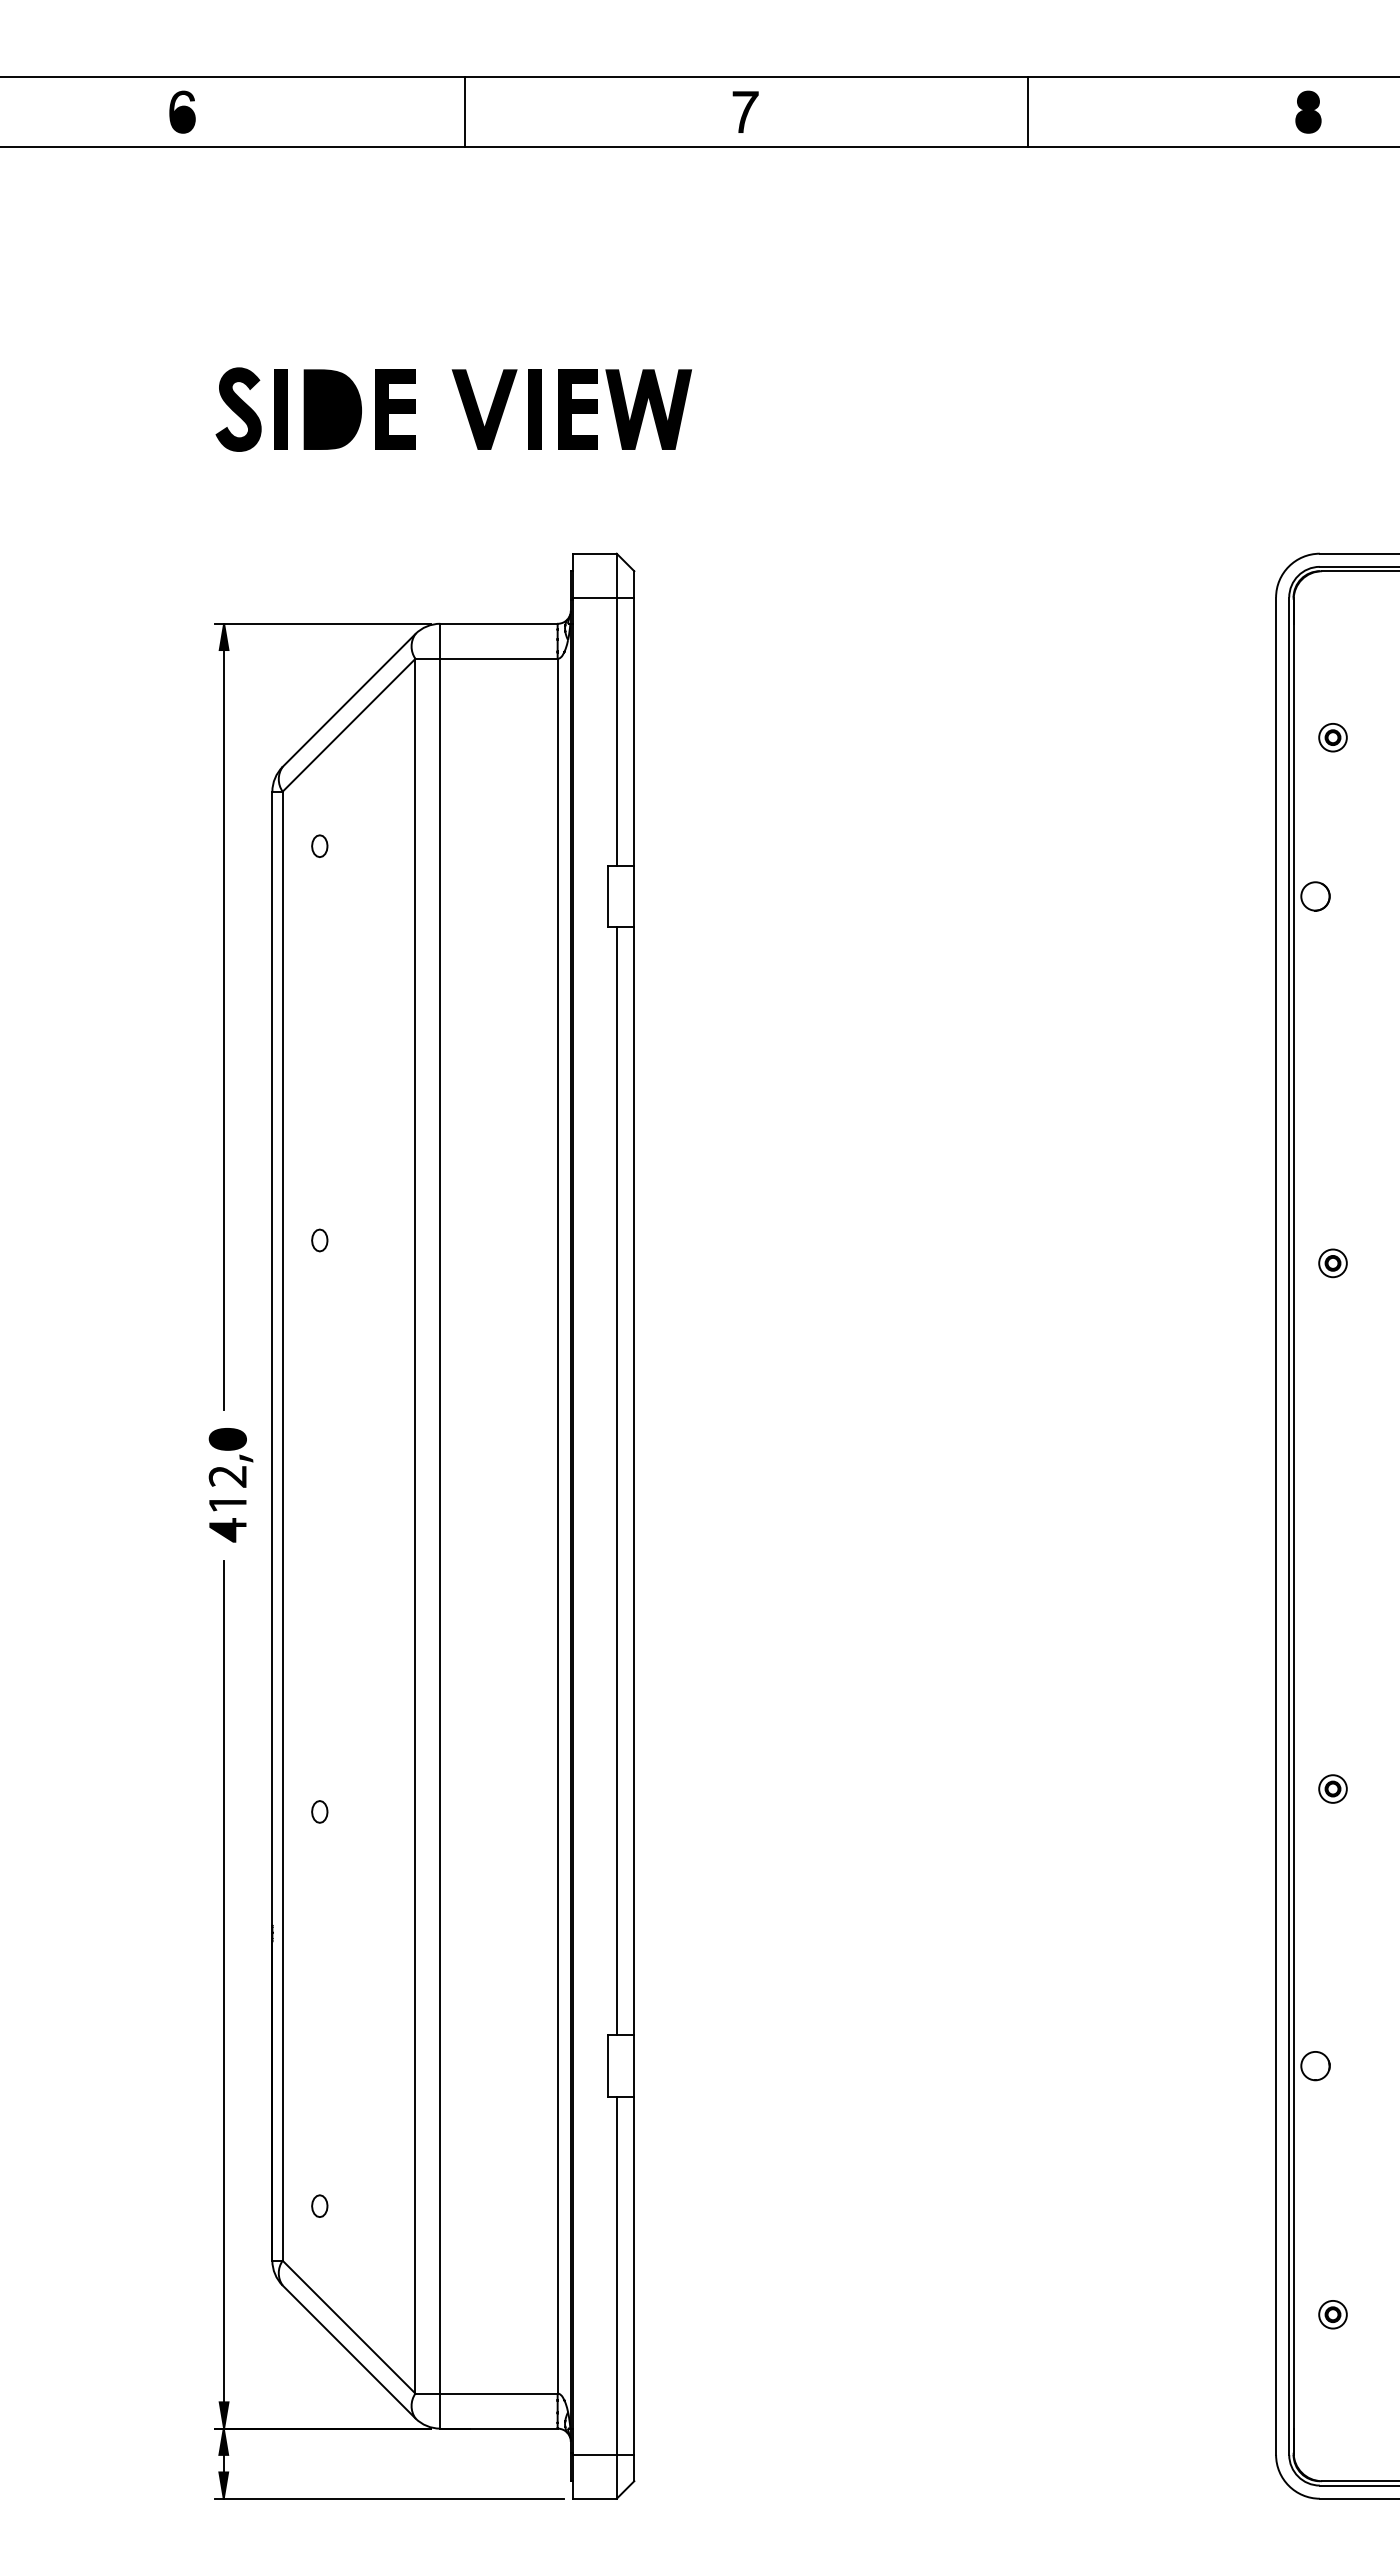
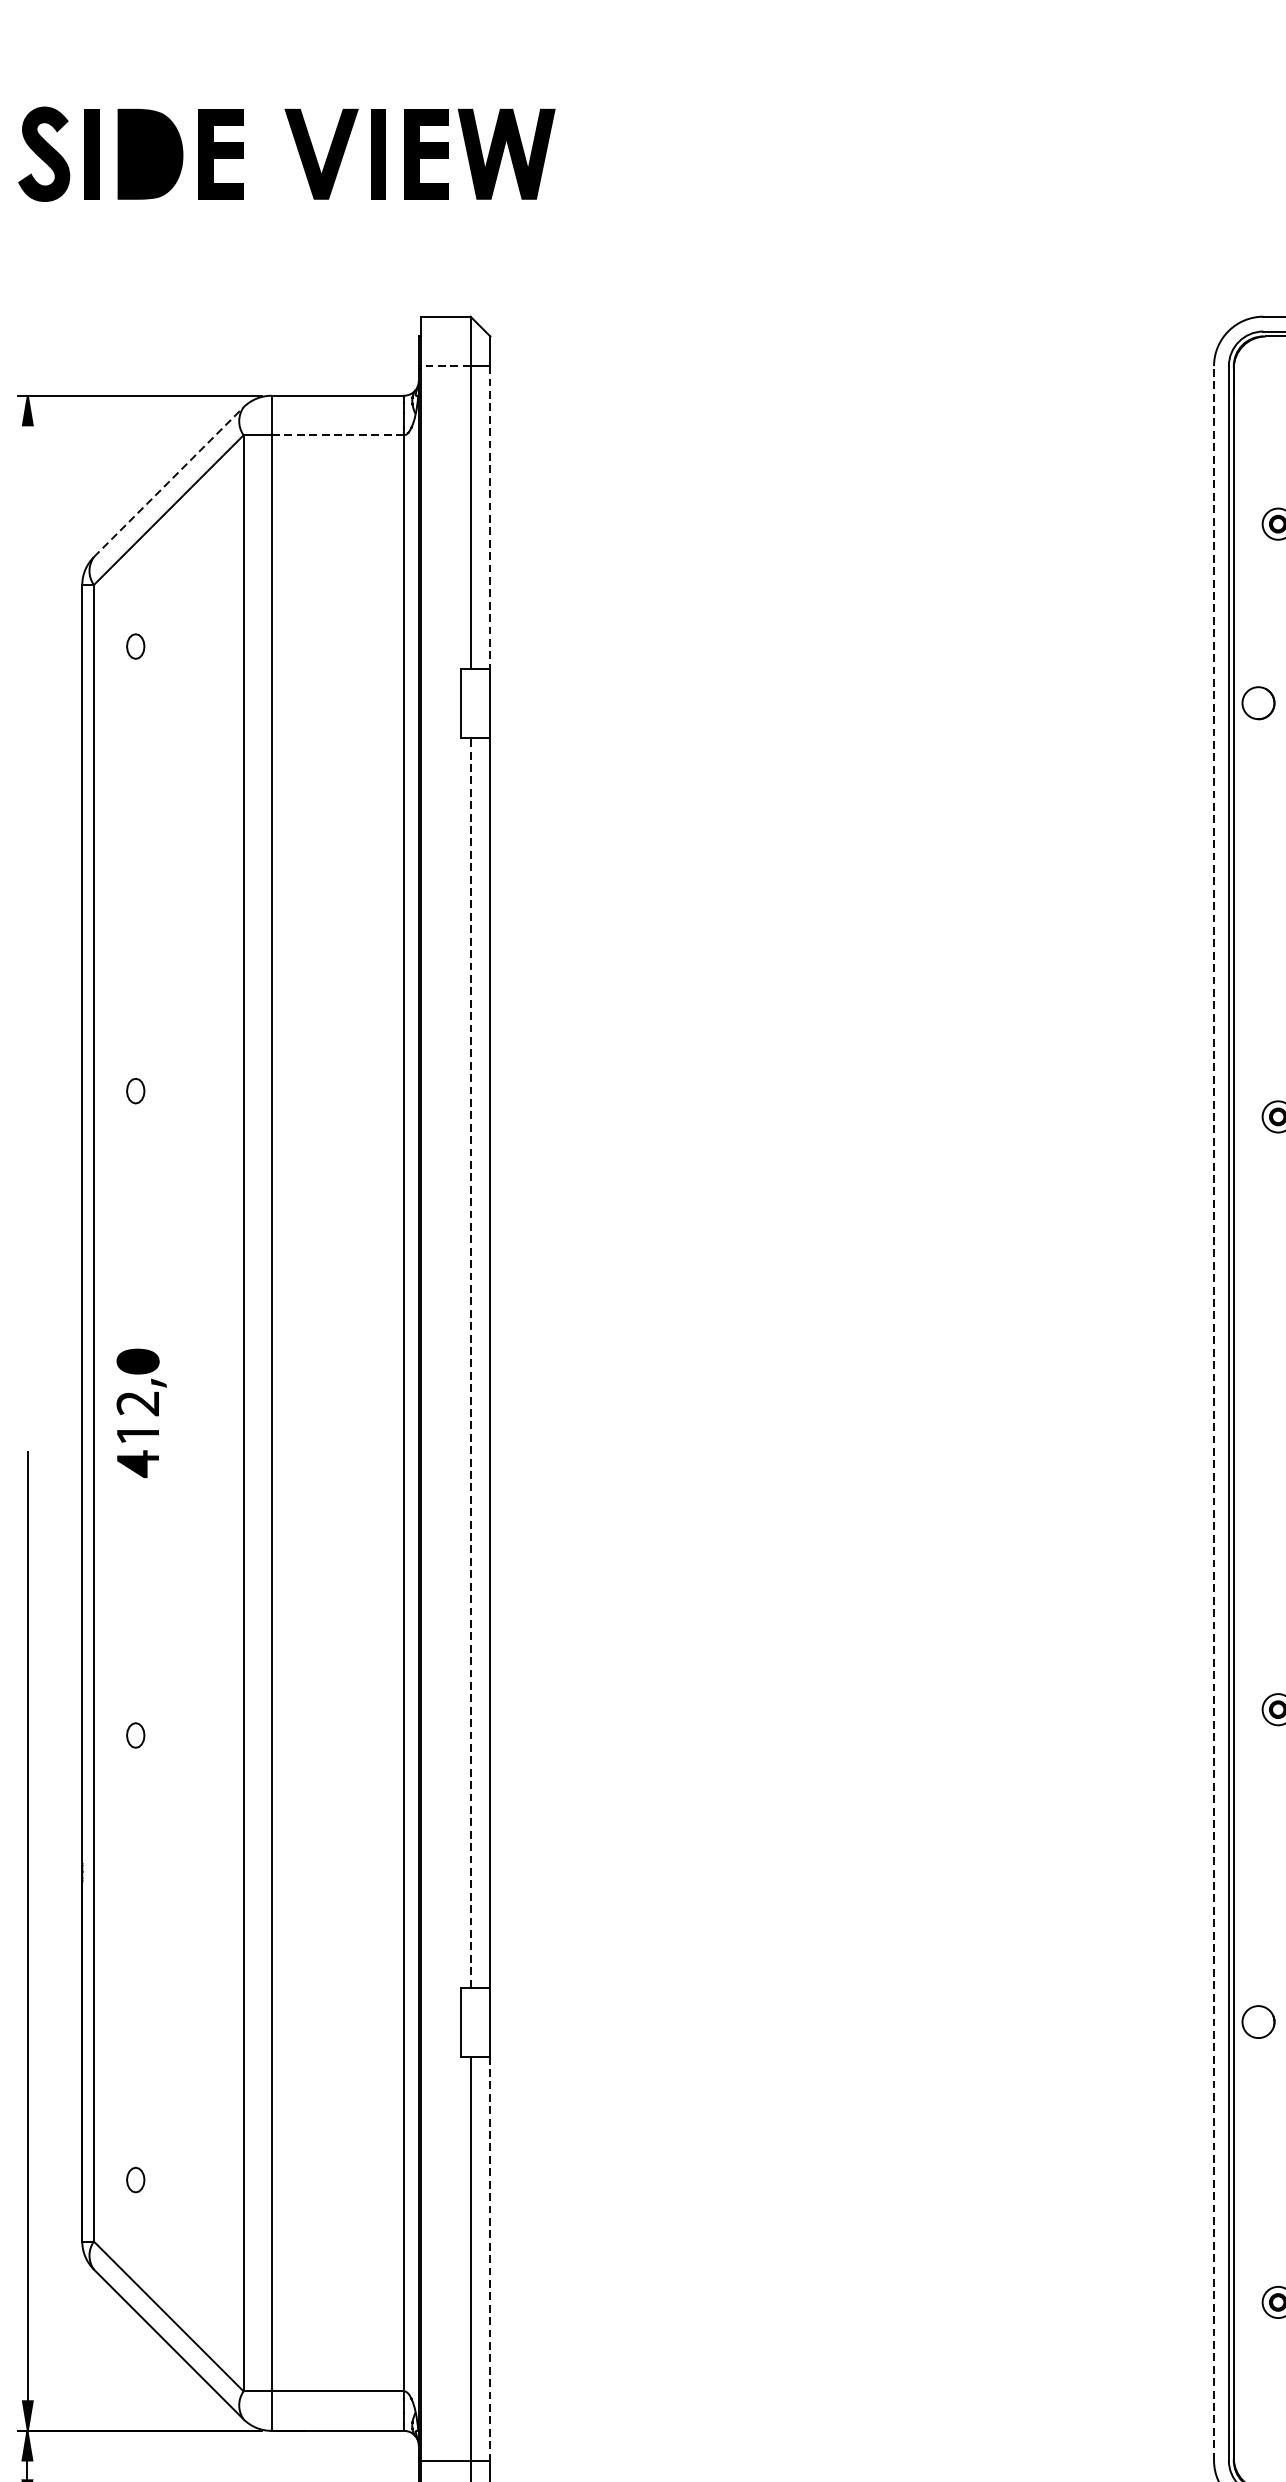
line: (594, 597) -> (445, 366), solid -> dashed
line: (498, 658) -> (337, 434), solid -> dashed
line: (349, 700) -> (169, 482), solid -> dashed
line: (634, 732) -> (490, 518), solid -> dashed
line: (224, 1016) -> (28, 838), removed
part: (235, 1480) -> (146, 1407), moved
line: (616, 1480) -> (470, 1361), solid -> dashed
line: (1276, 1526) -> (1214, 1413), solid -> dashed
line: (634, 2276) -> (490, 2259), solid -> dashed

